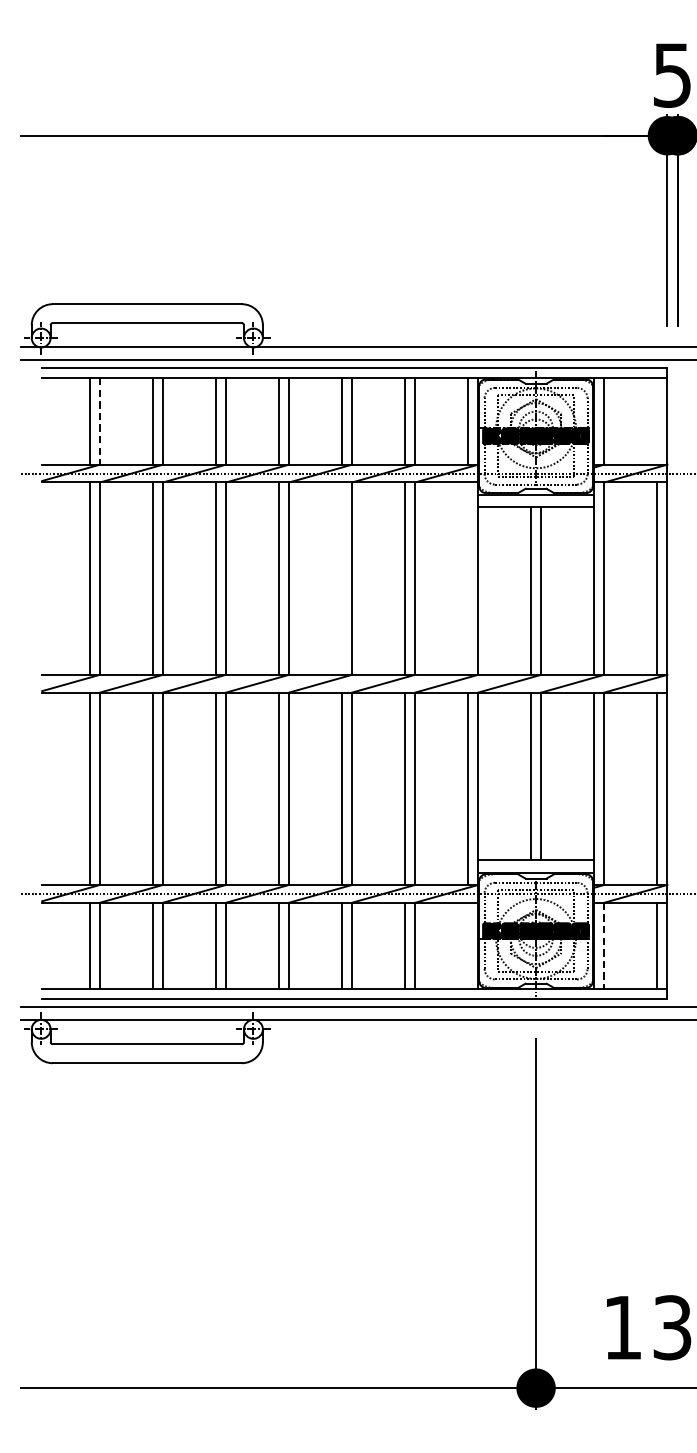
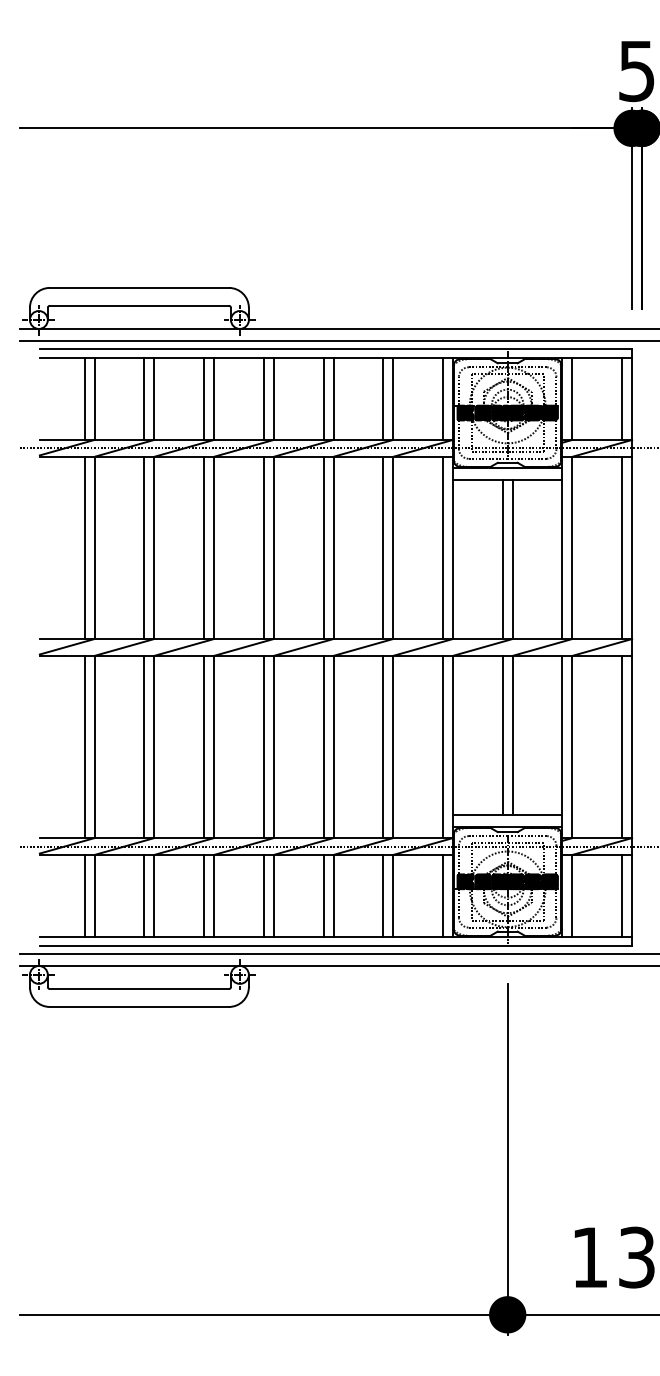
line: (657, 420) -> (622, 398), added
line: (99, 421) -> (94, 399), dashed -> solid
line: (341, 578) -> (323, 547), added
line: (468, 578) -> (443, 547), added
line: (468, 945) -> (443, 895), added
line: (604, 946) -> (572, 896), dashed -> solid

